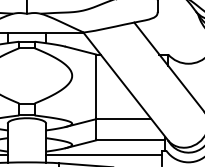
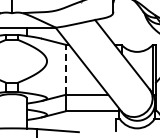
line: (96, 86) -> (65, 69), solid -> dashed
line: (103, 154) -> (71, 122), removed

